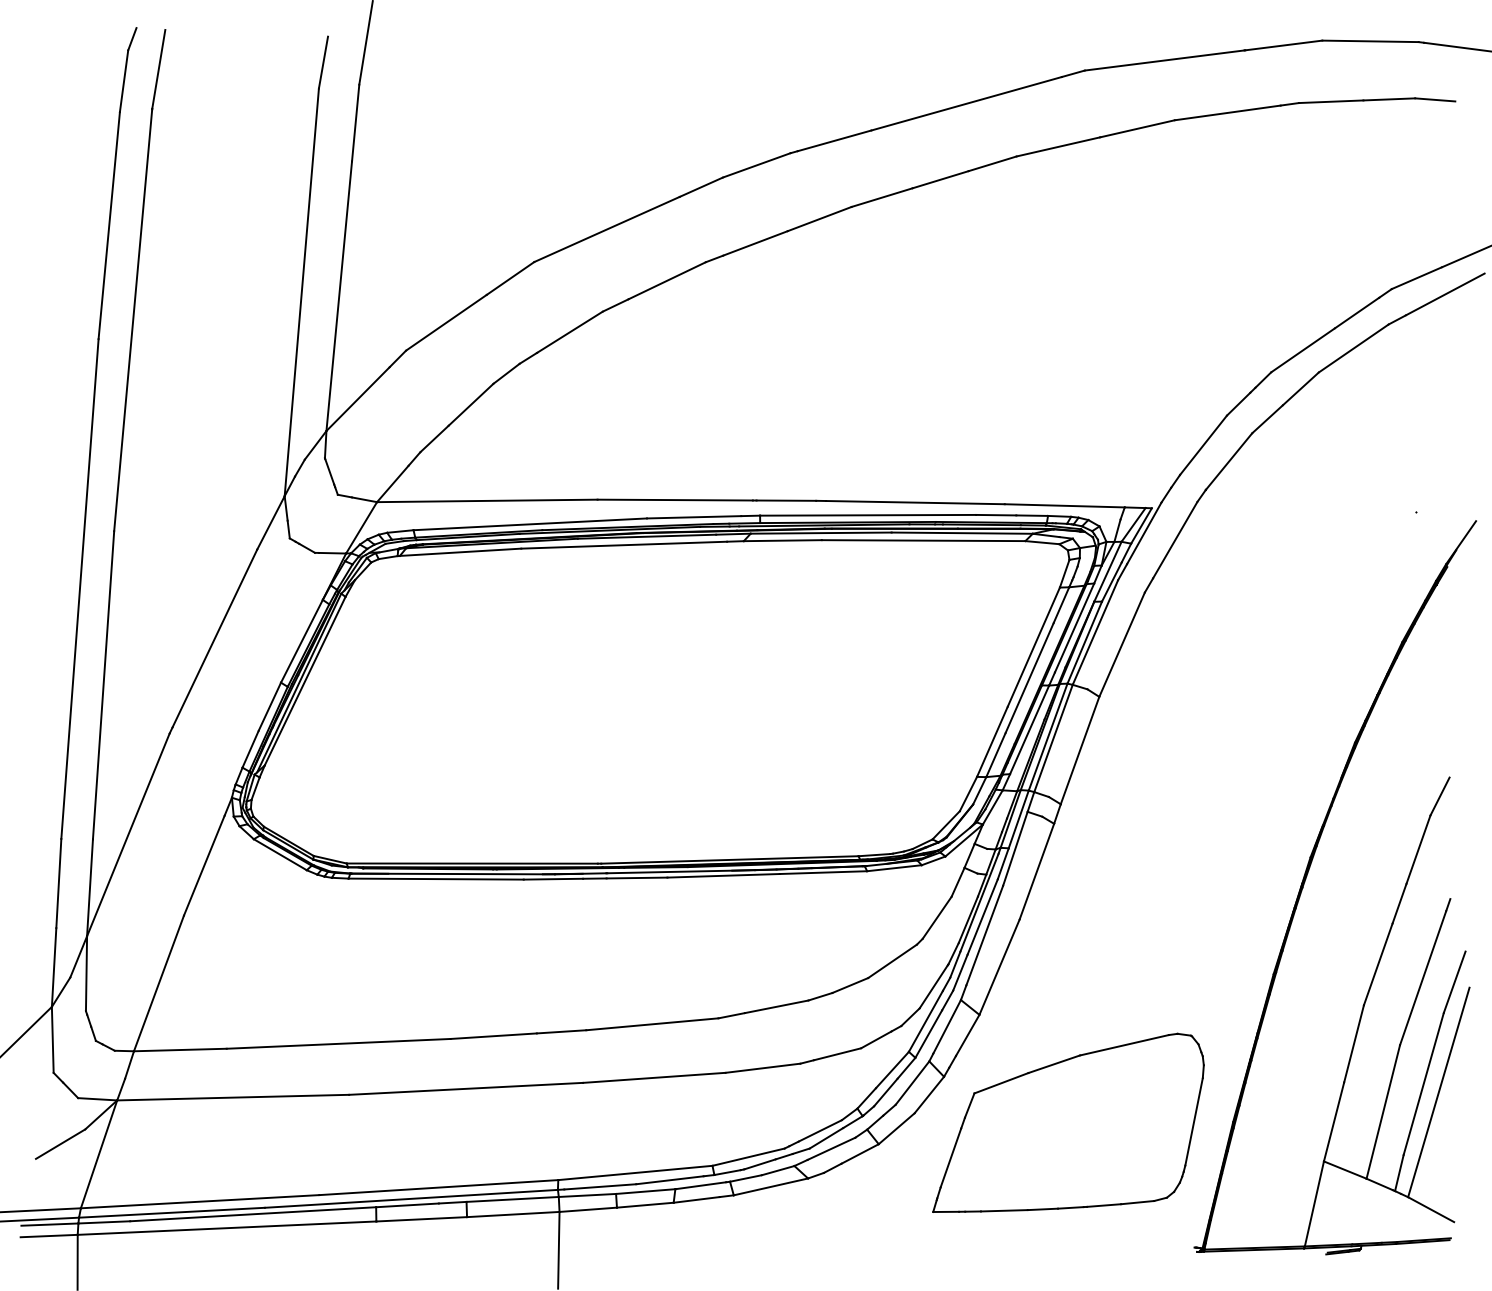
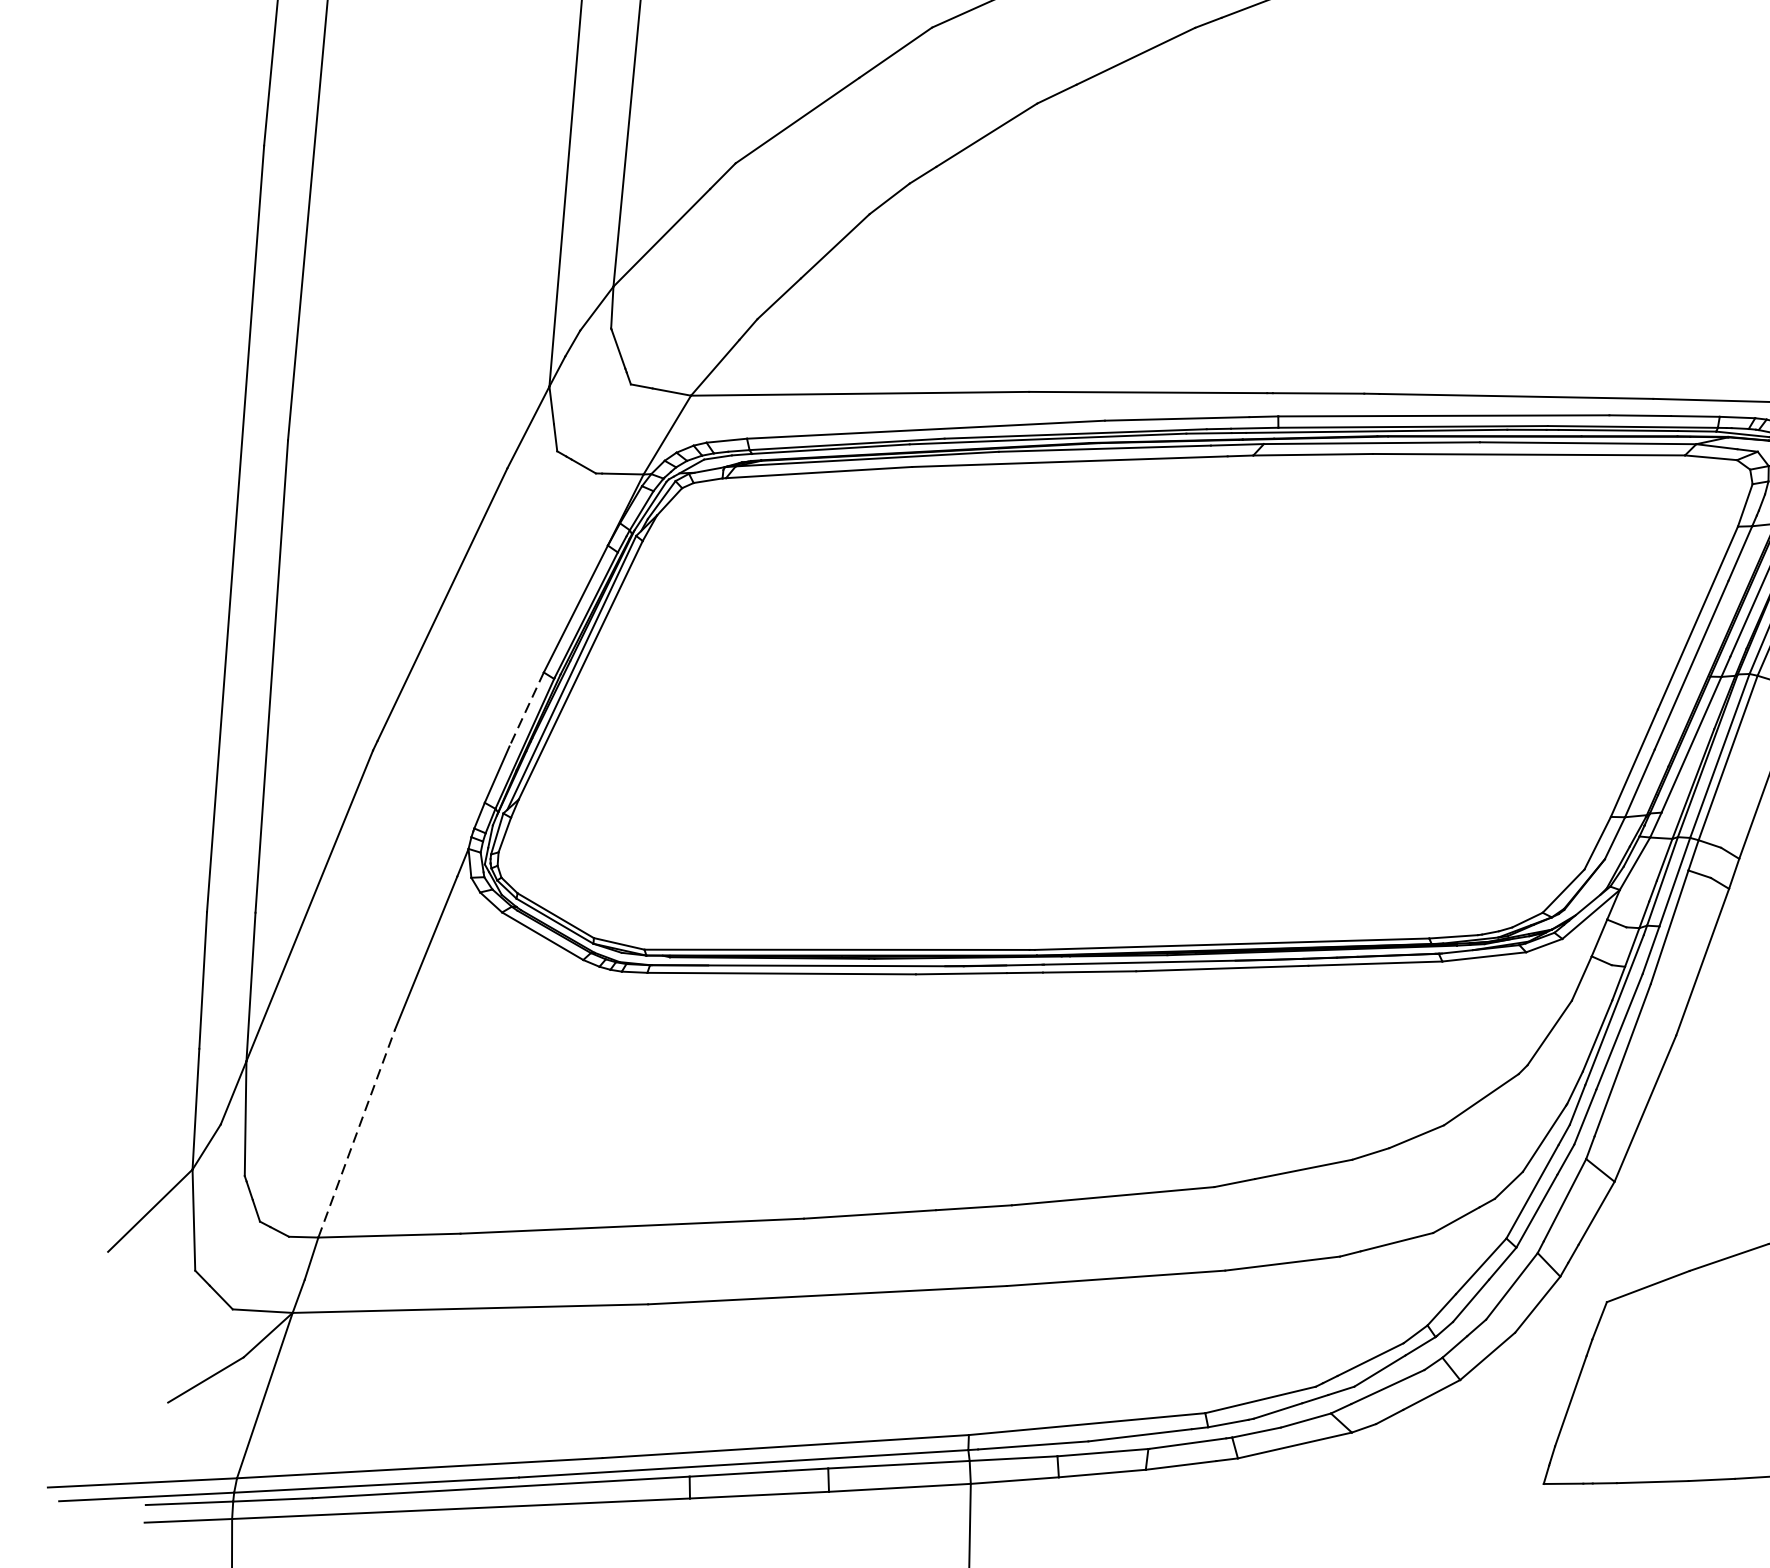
line: (269, 706) -> (526, 708), solid -> dashed
line: (159, 983) -> (357, 1133), solid -> dashed

